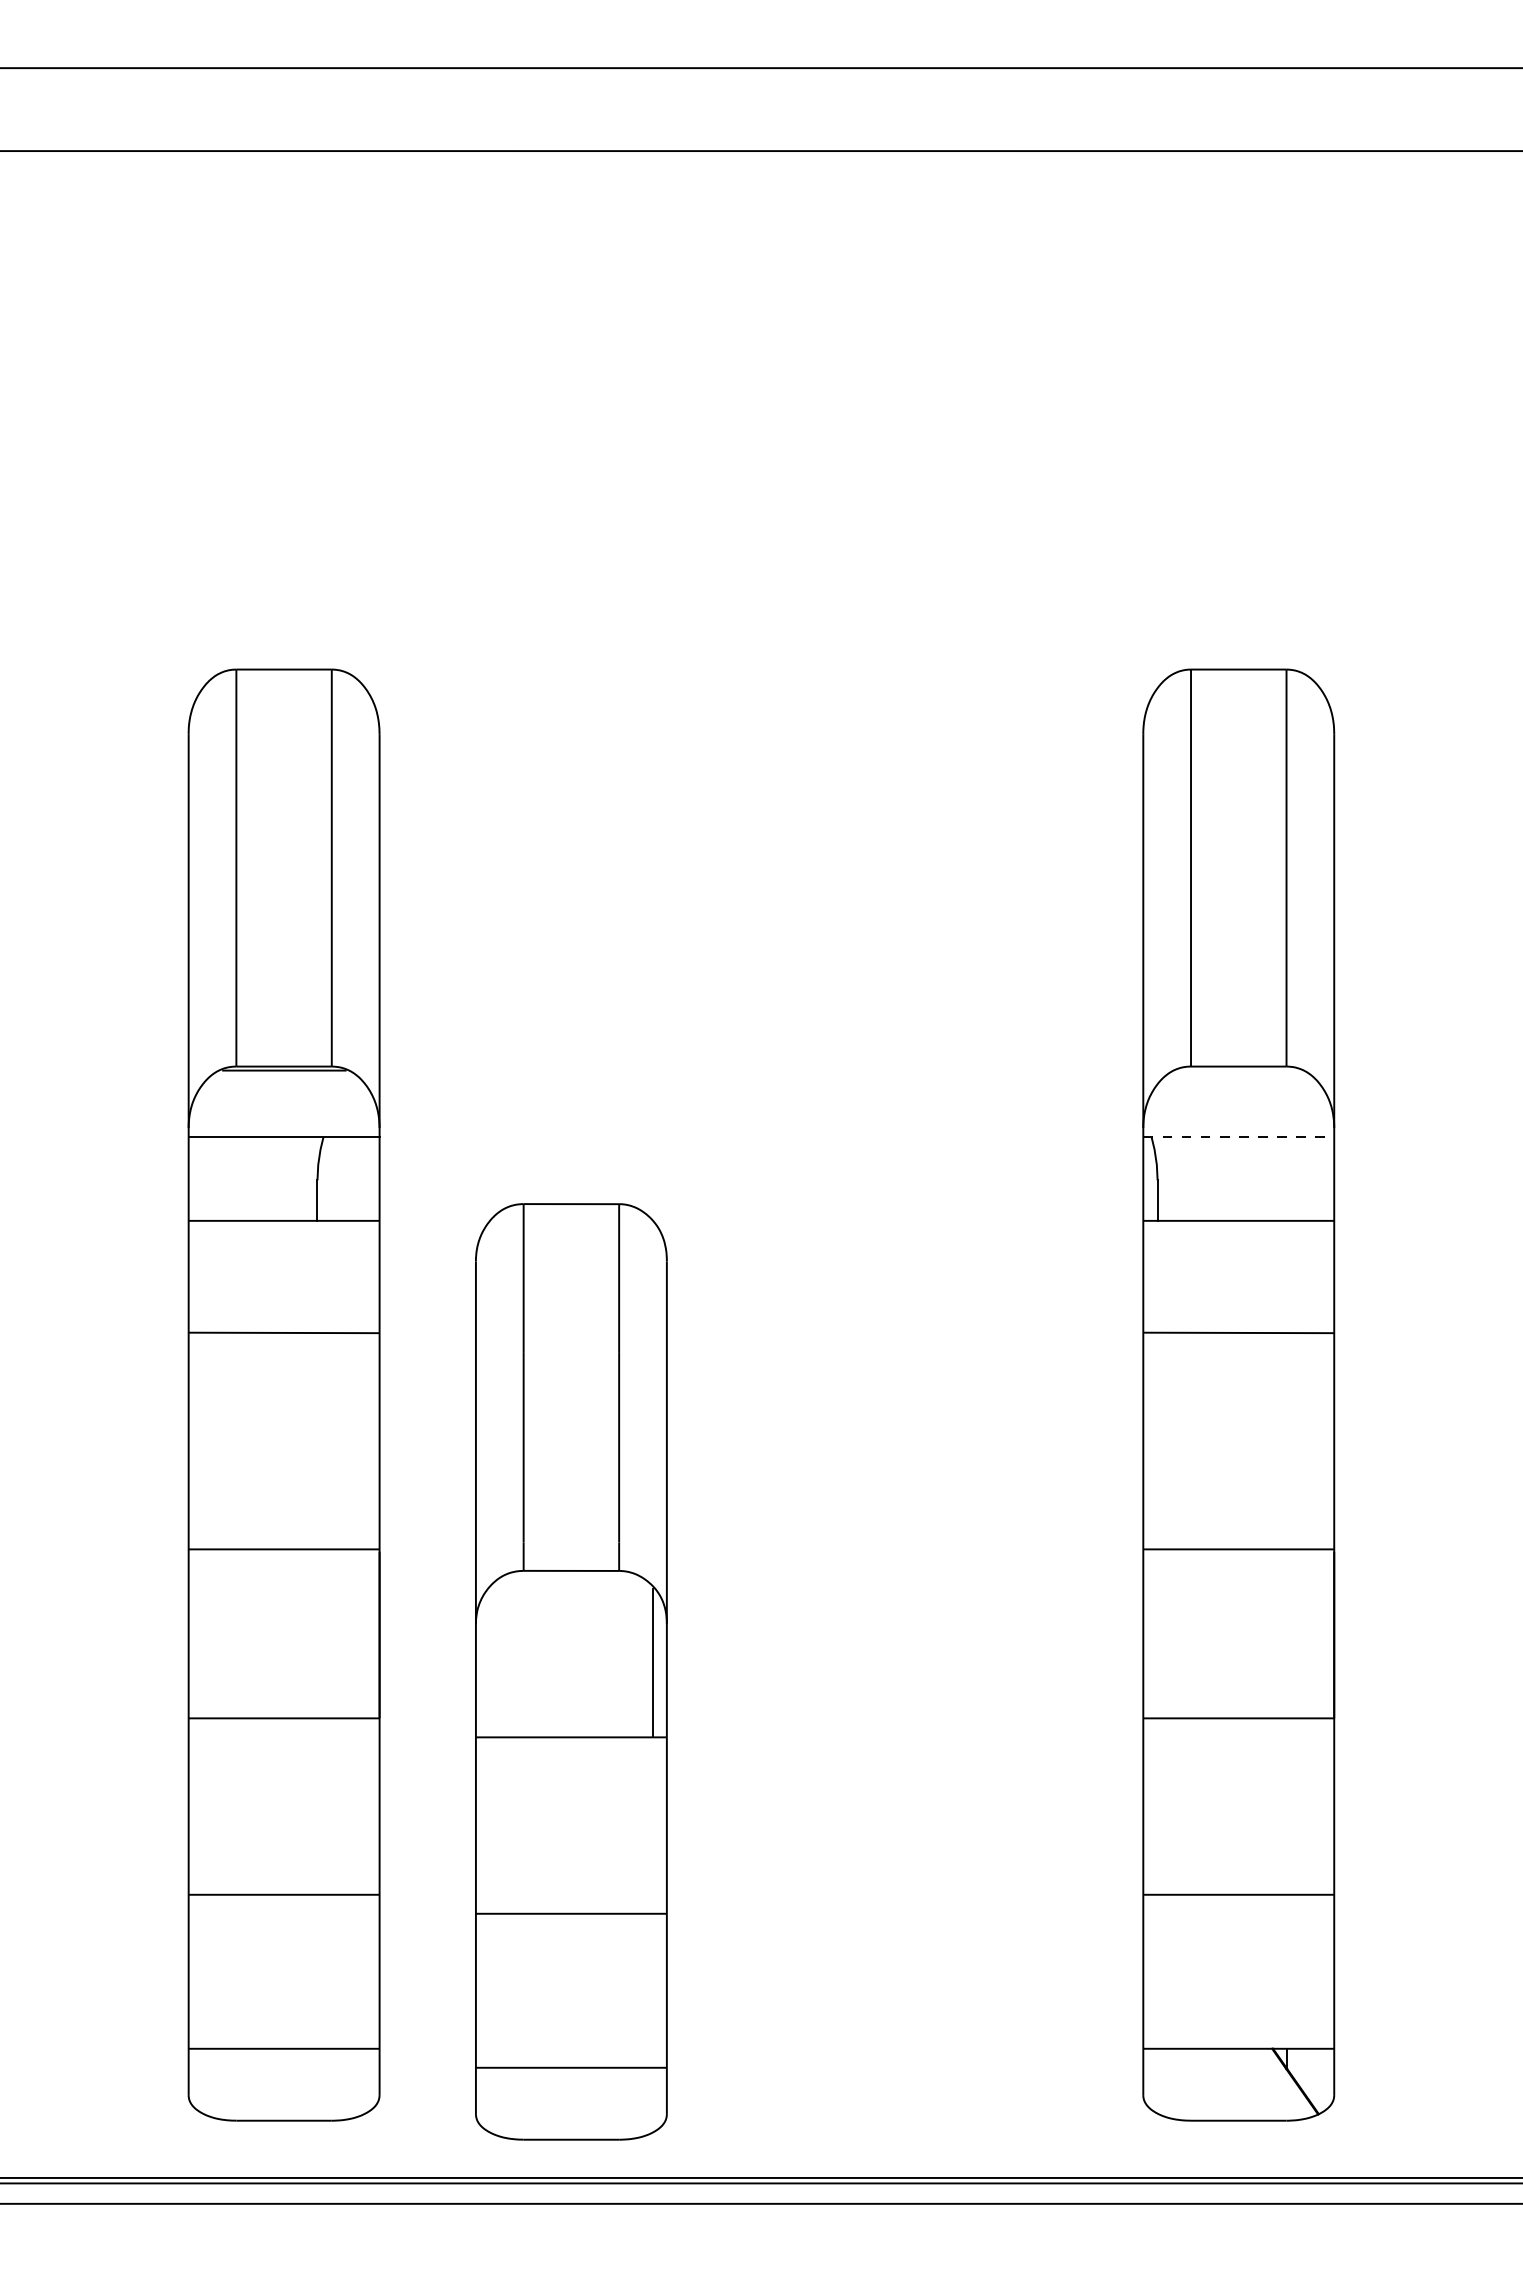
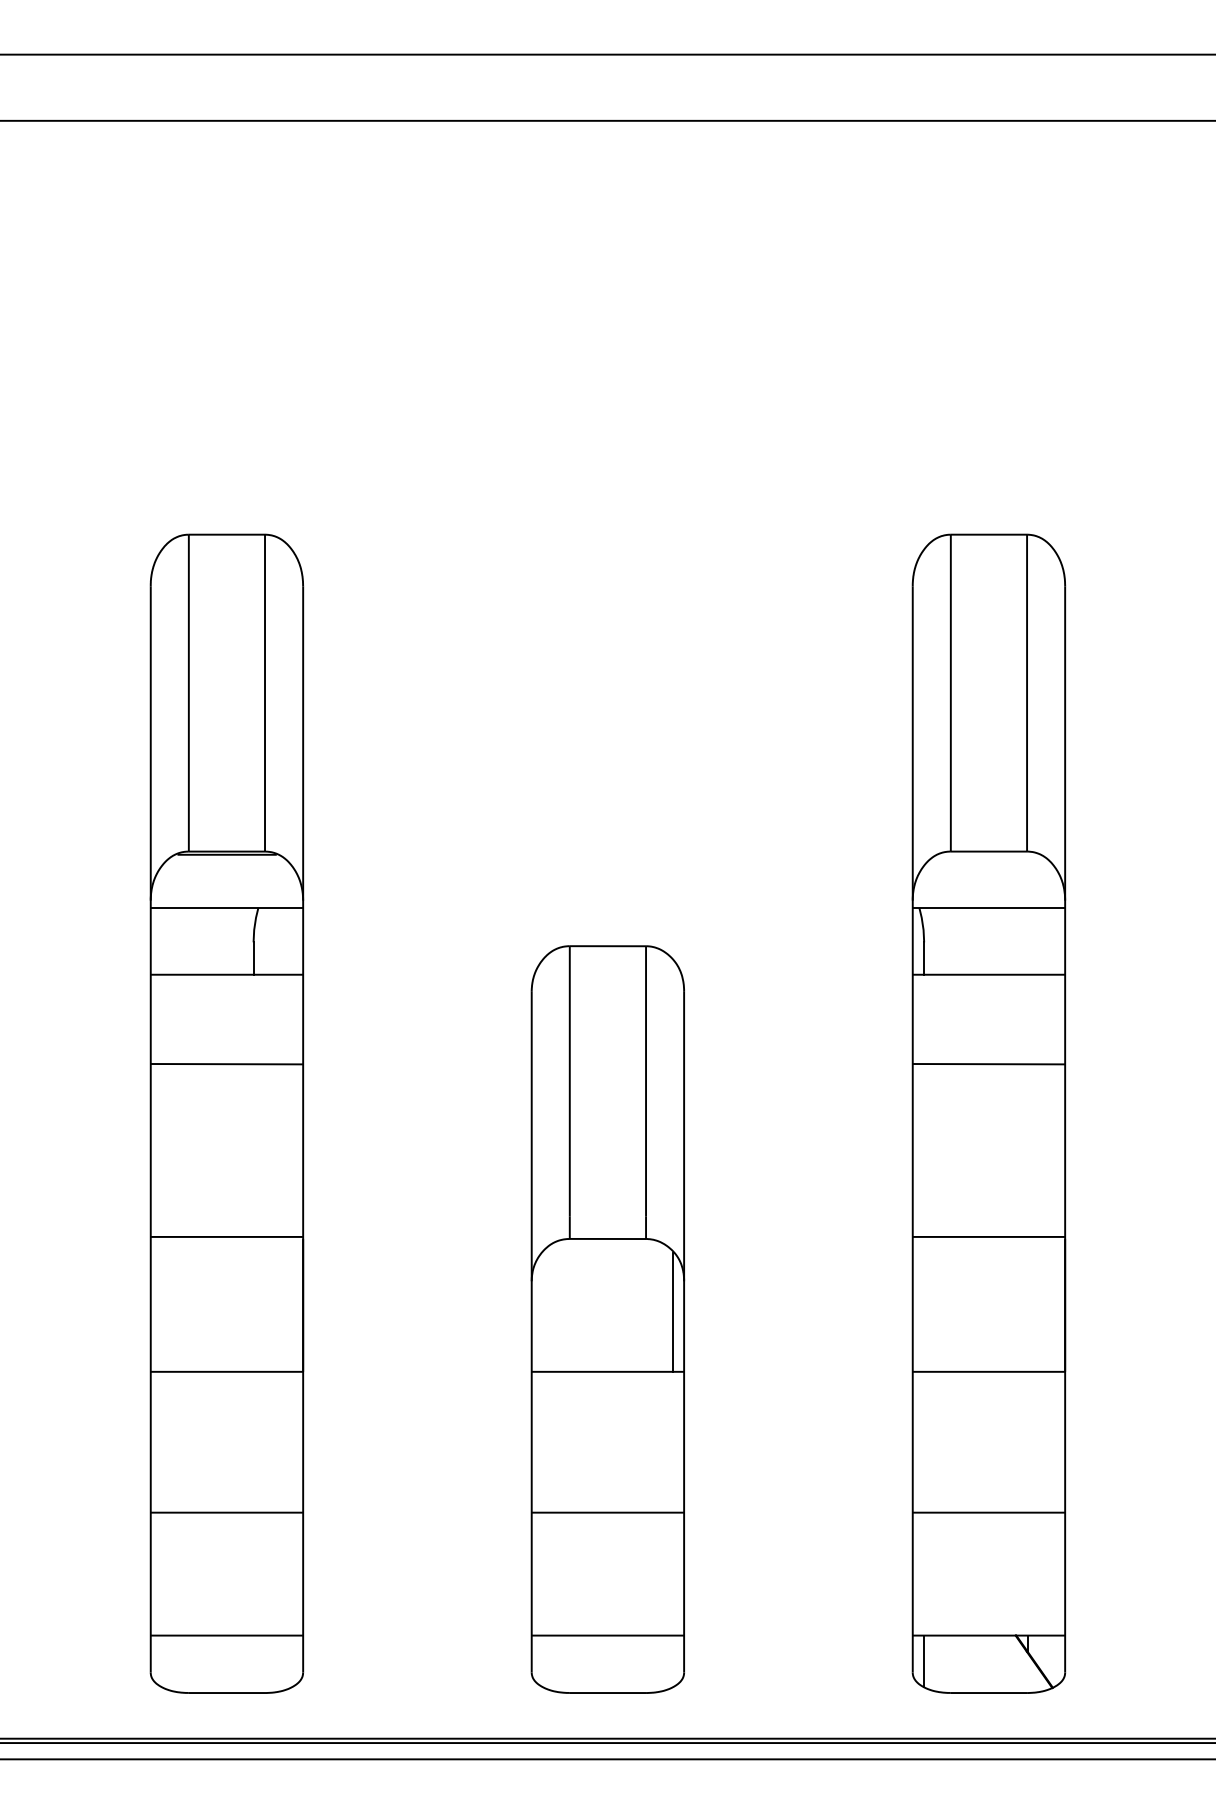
line: (1239, 1137) -> (989, 908), dashed -> solid
part: (571, 1671) -> (608, 1319), moved
line: (1157, 2080) -> (924, 1660), added

